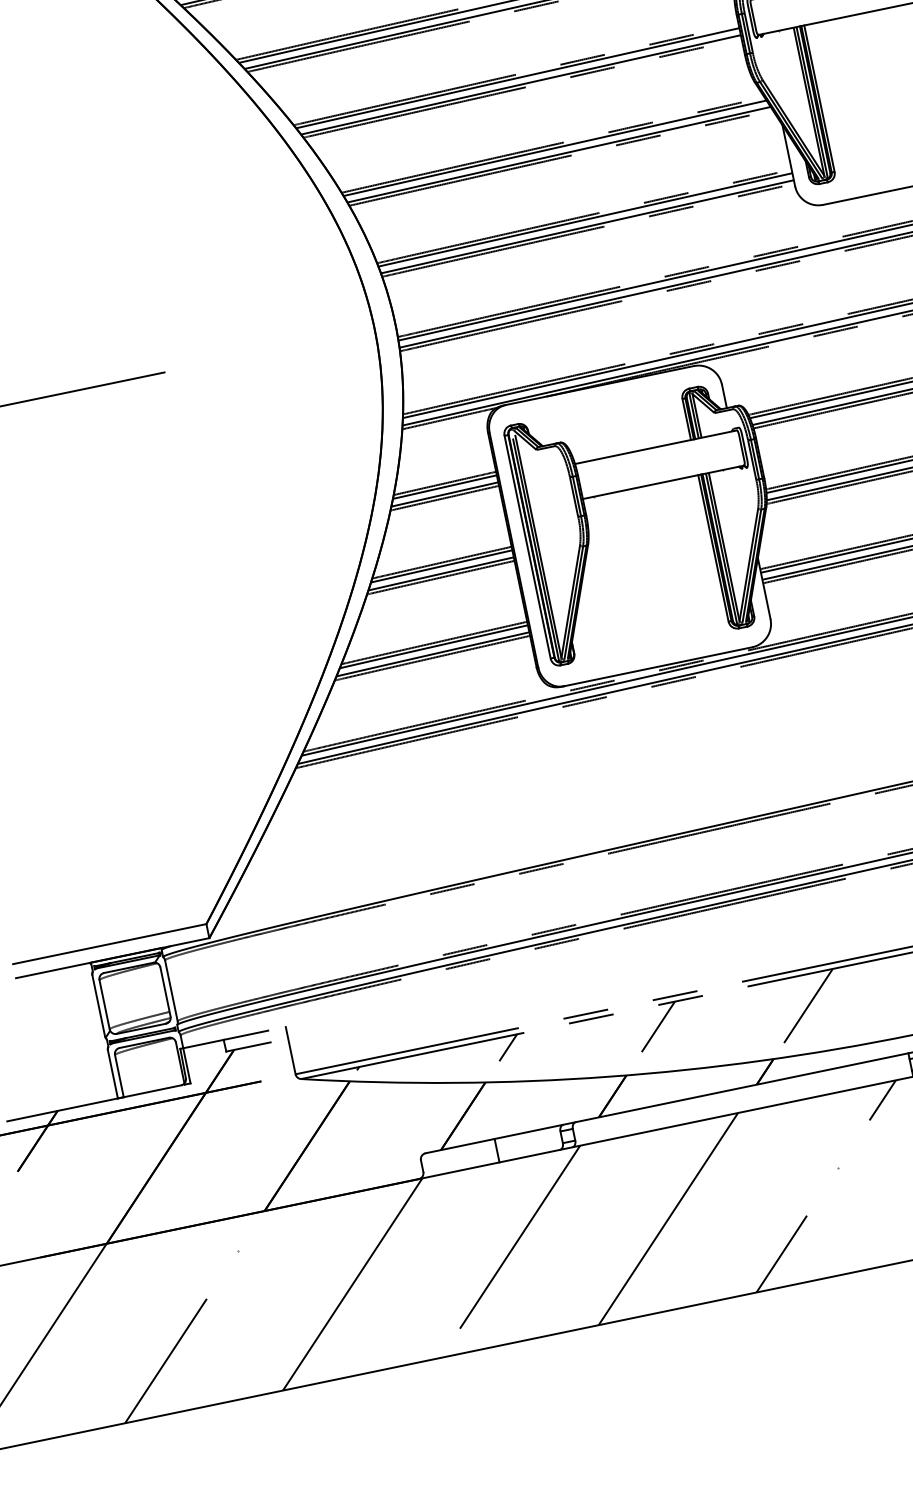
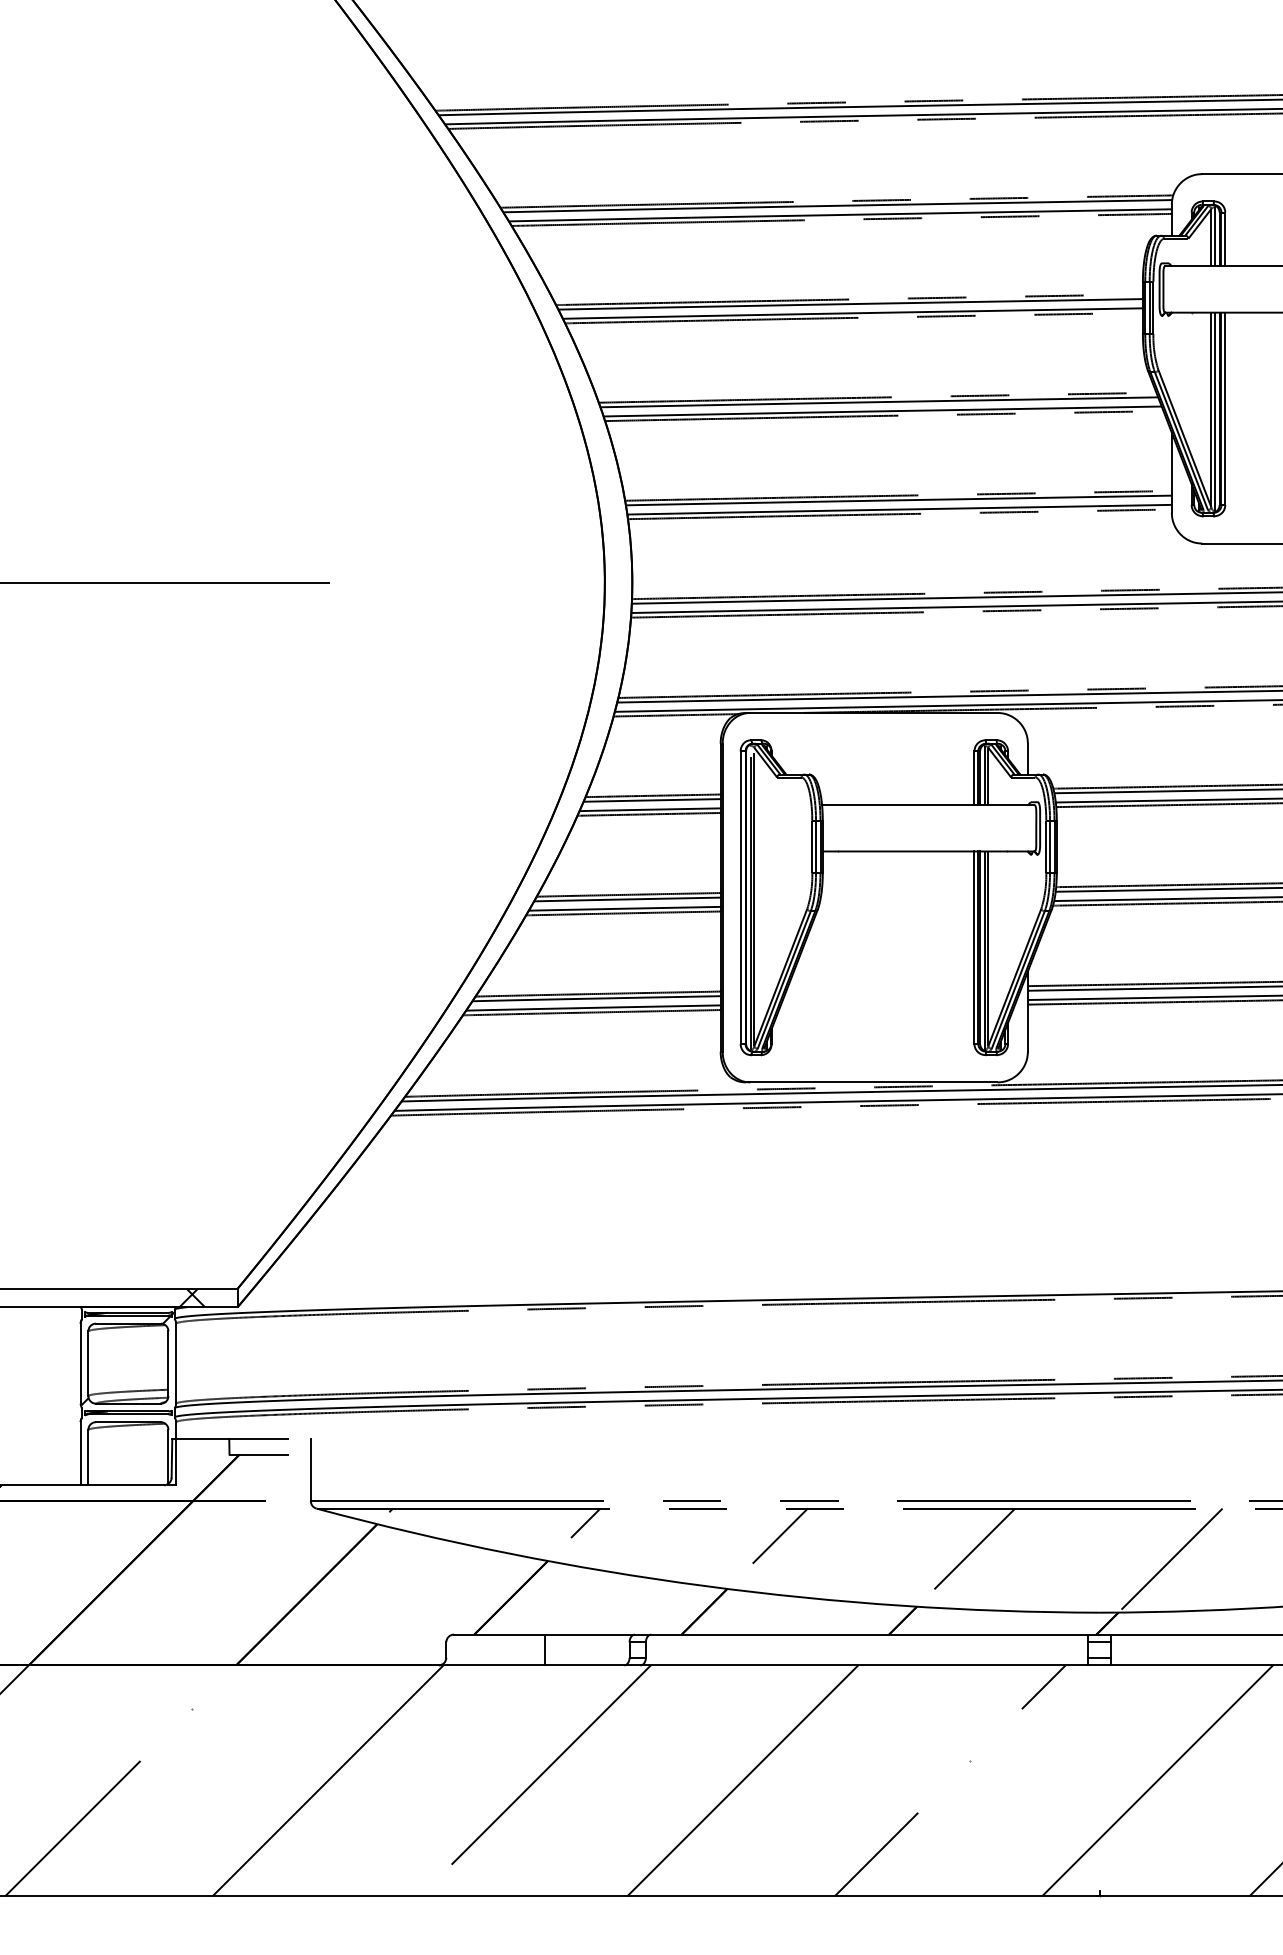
hatch: (173, 937) -> (192, 1297), added

